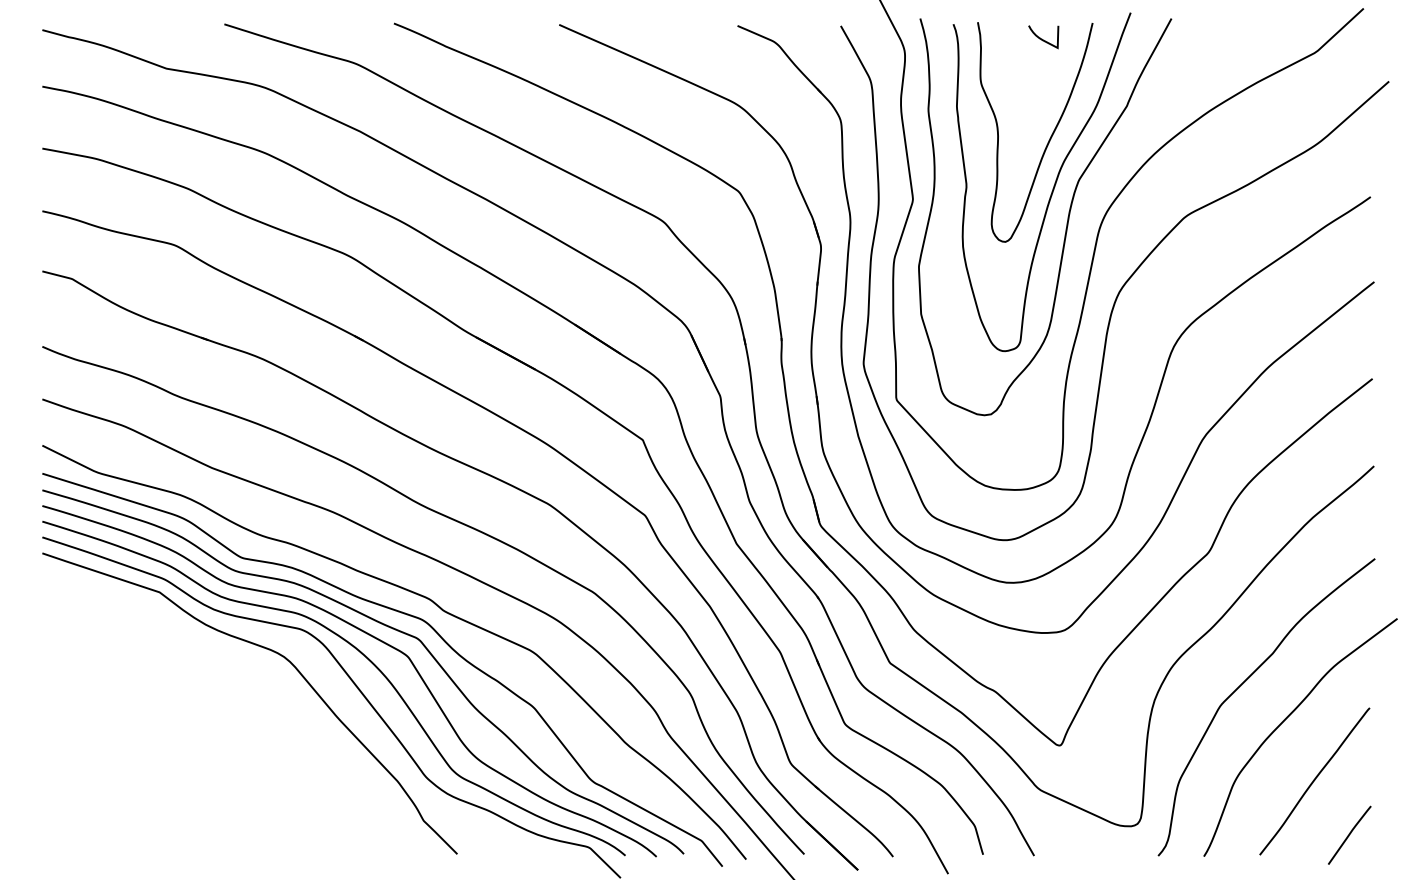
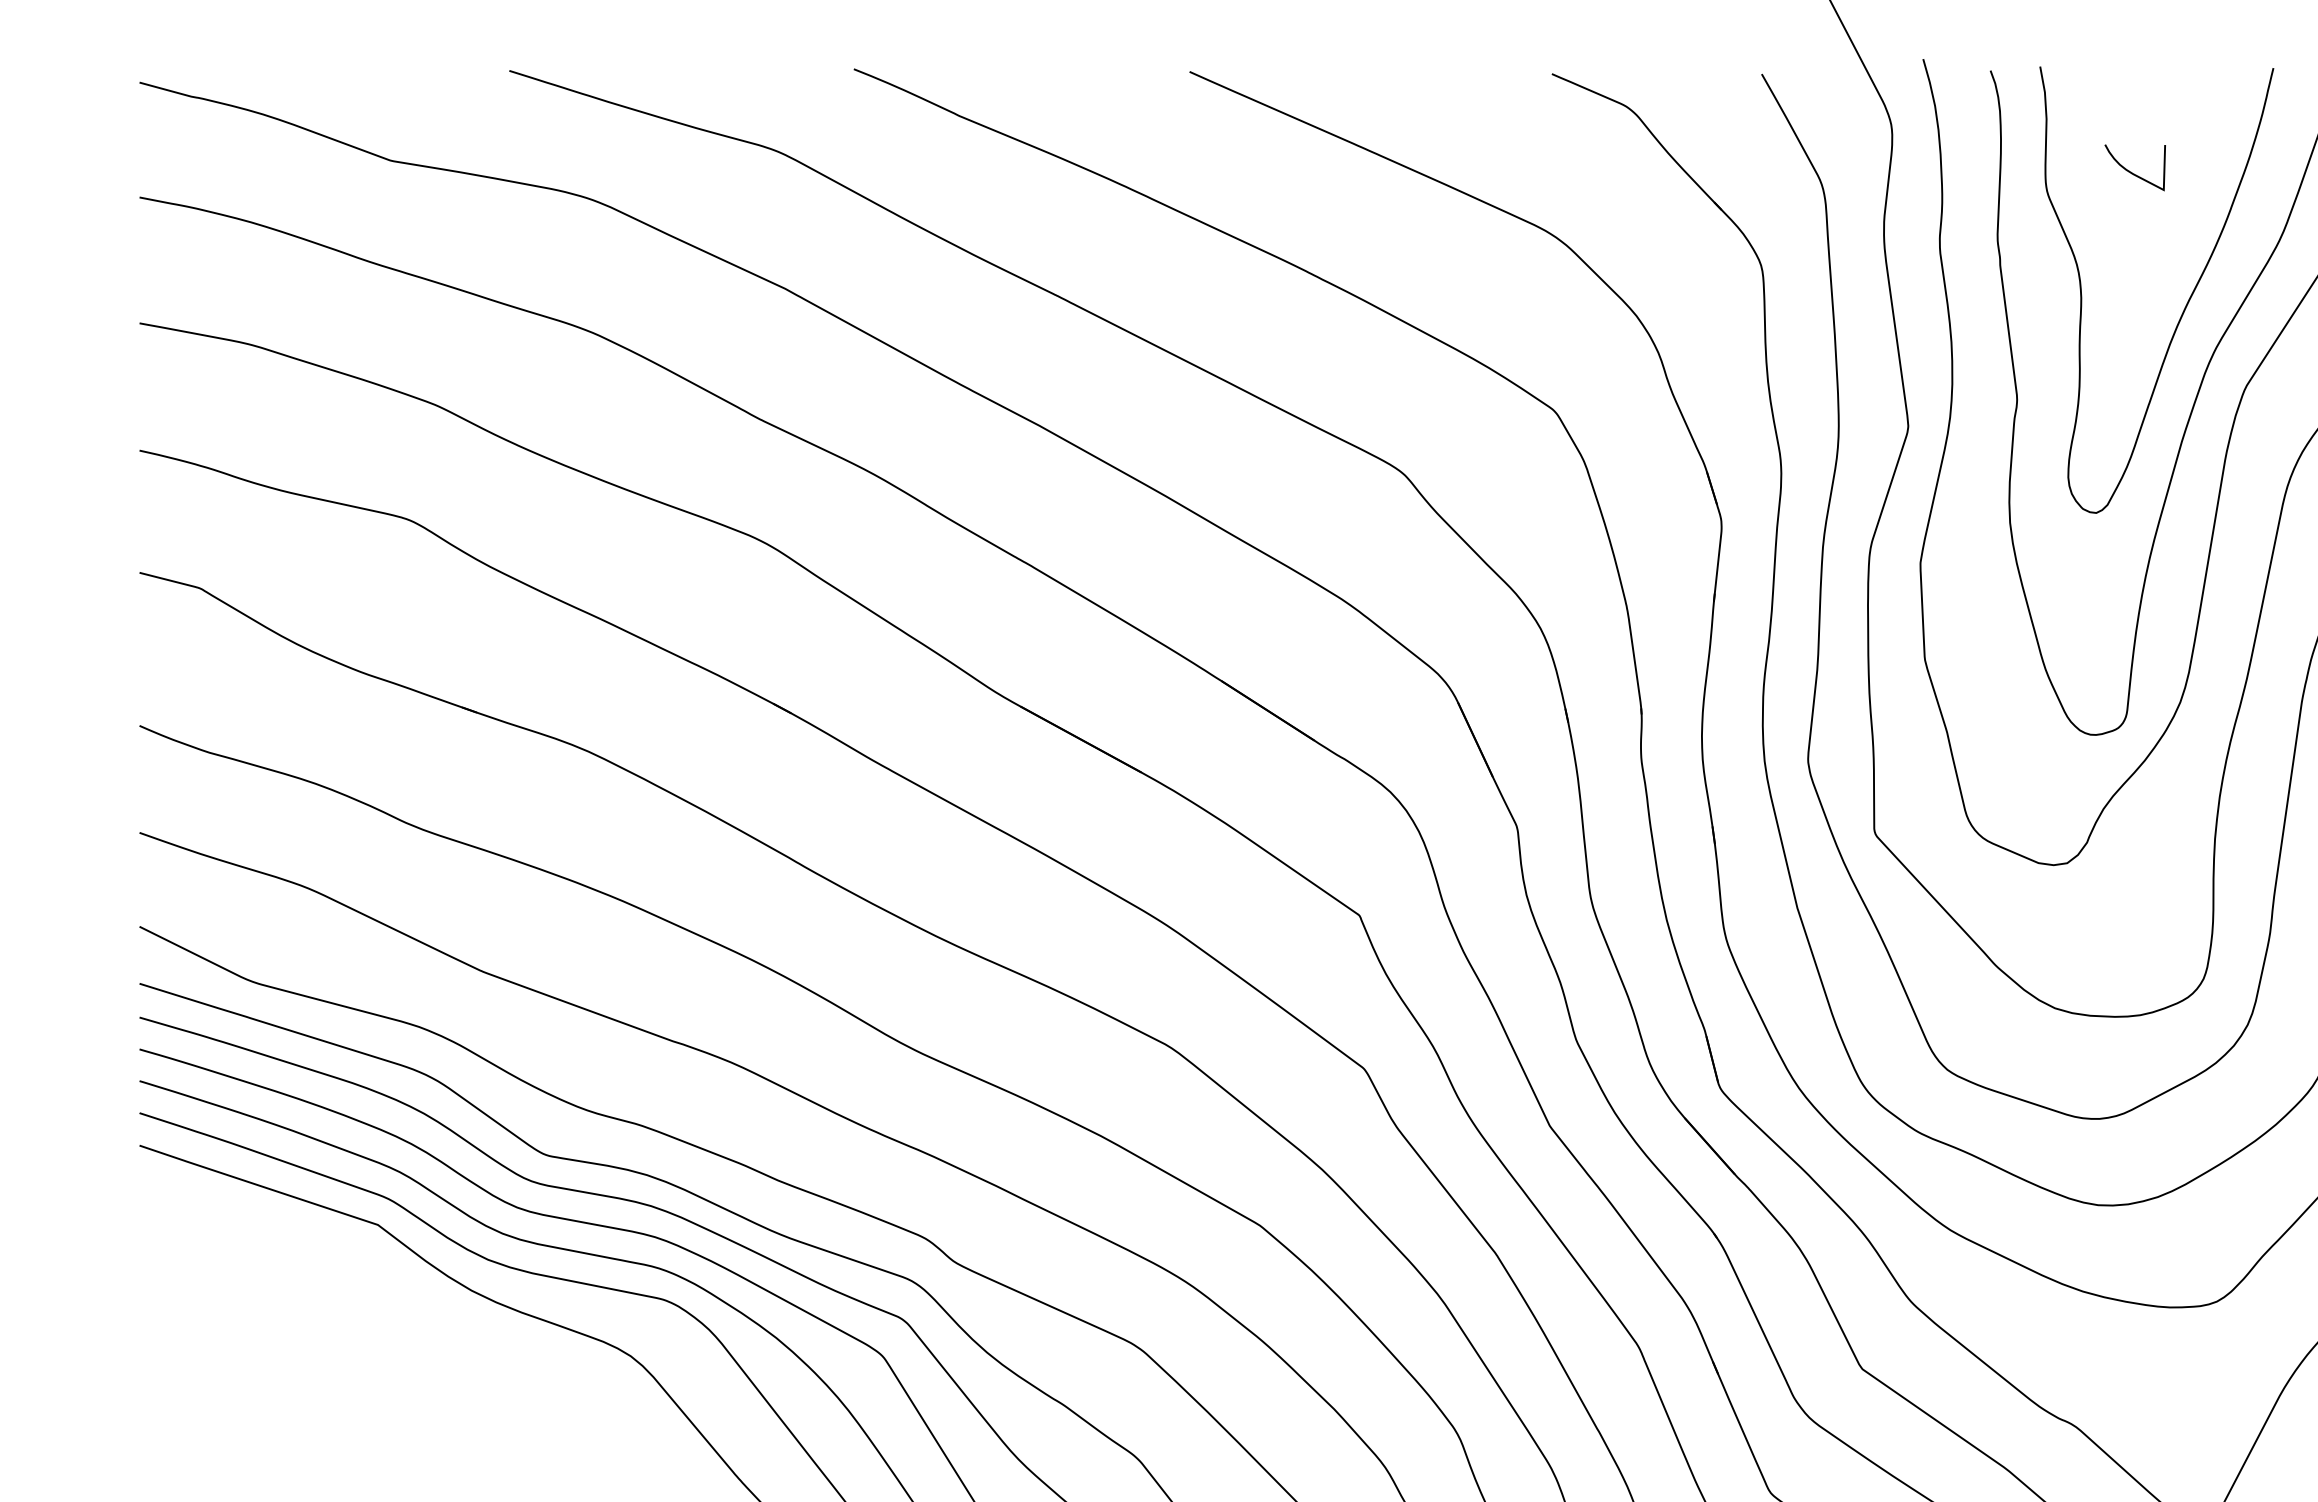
curve: (1042, 38) -> (2132, 170), moved

